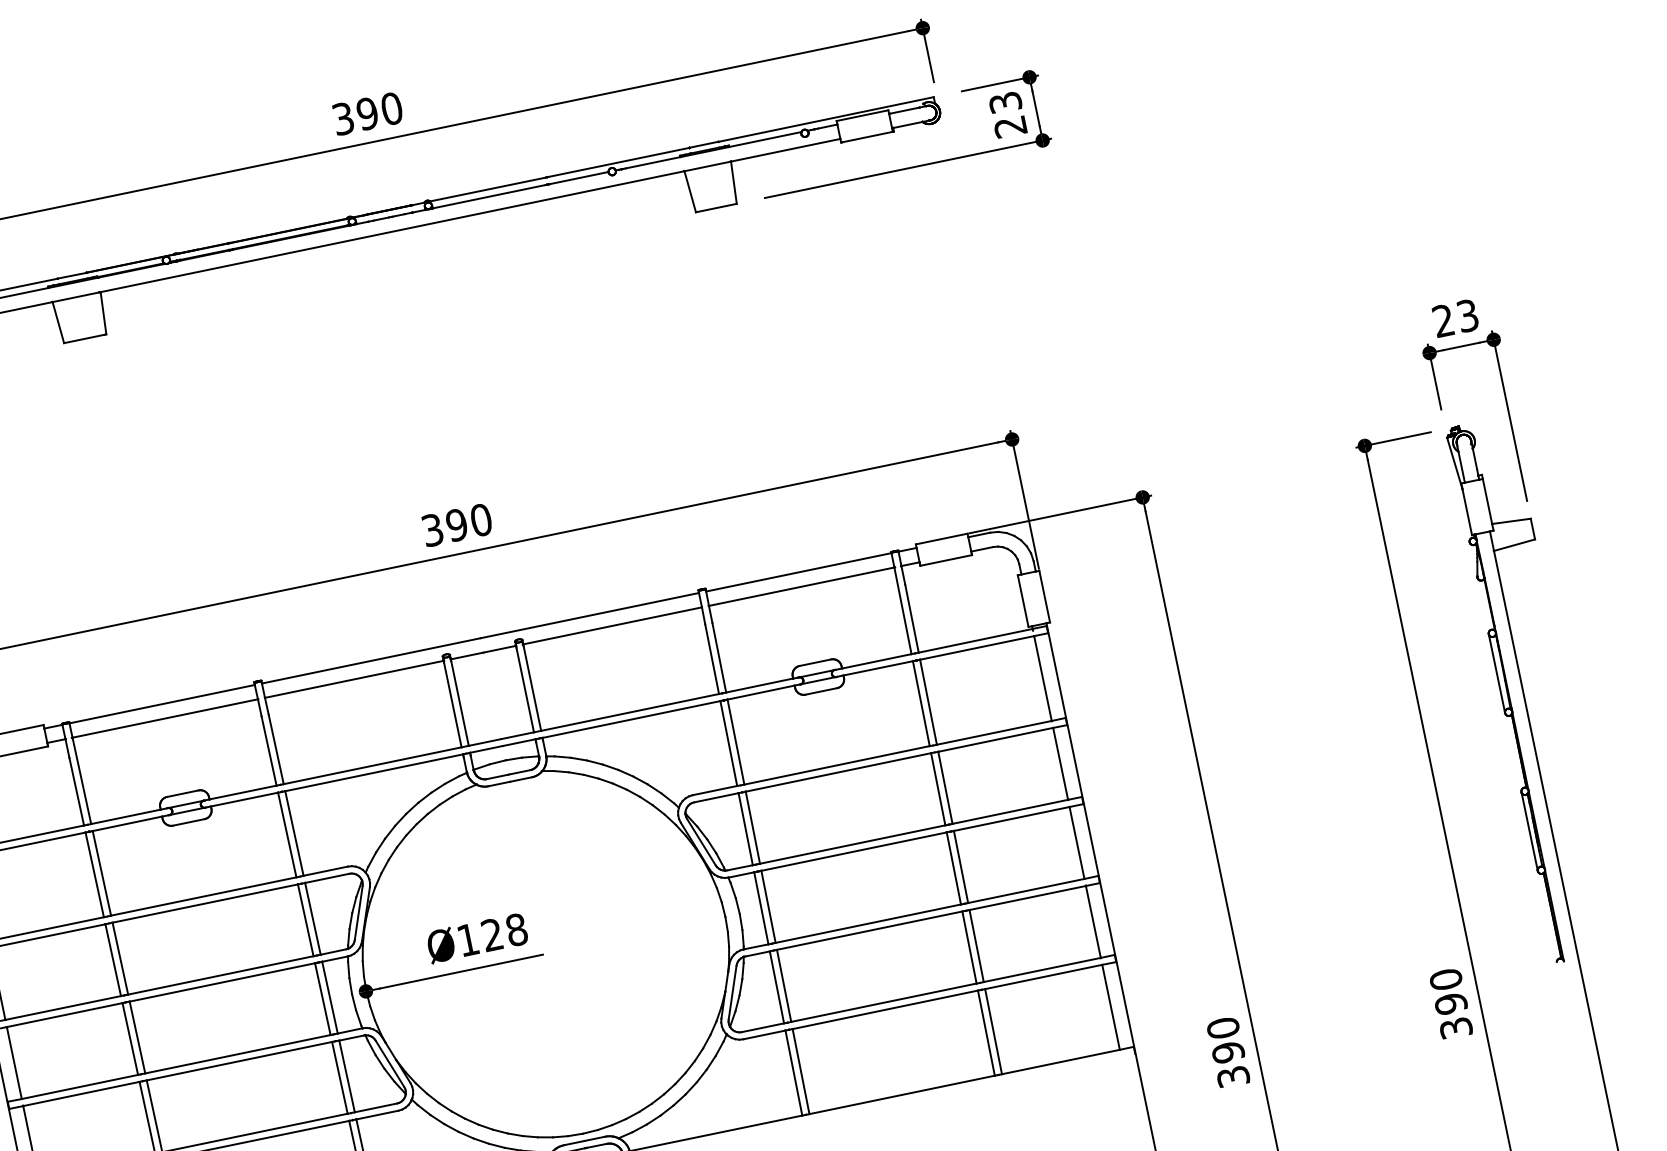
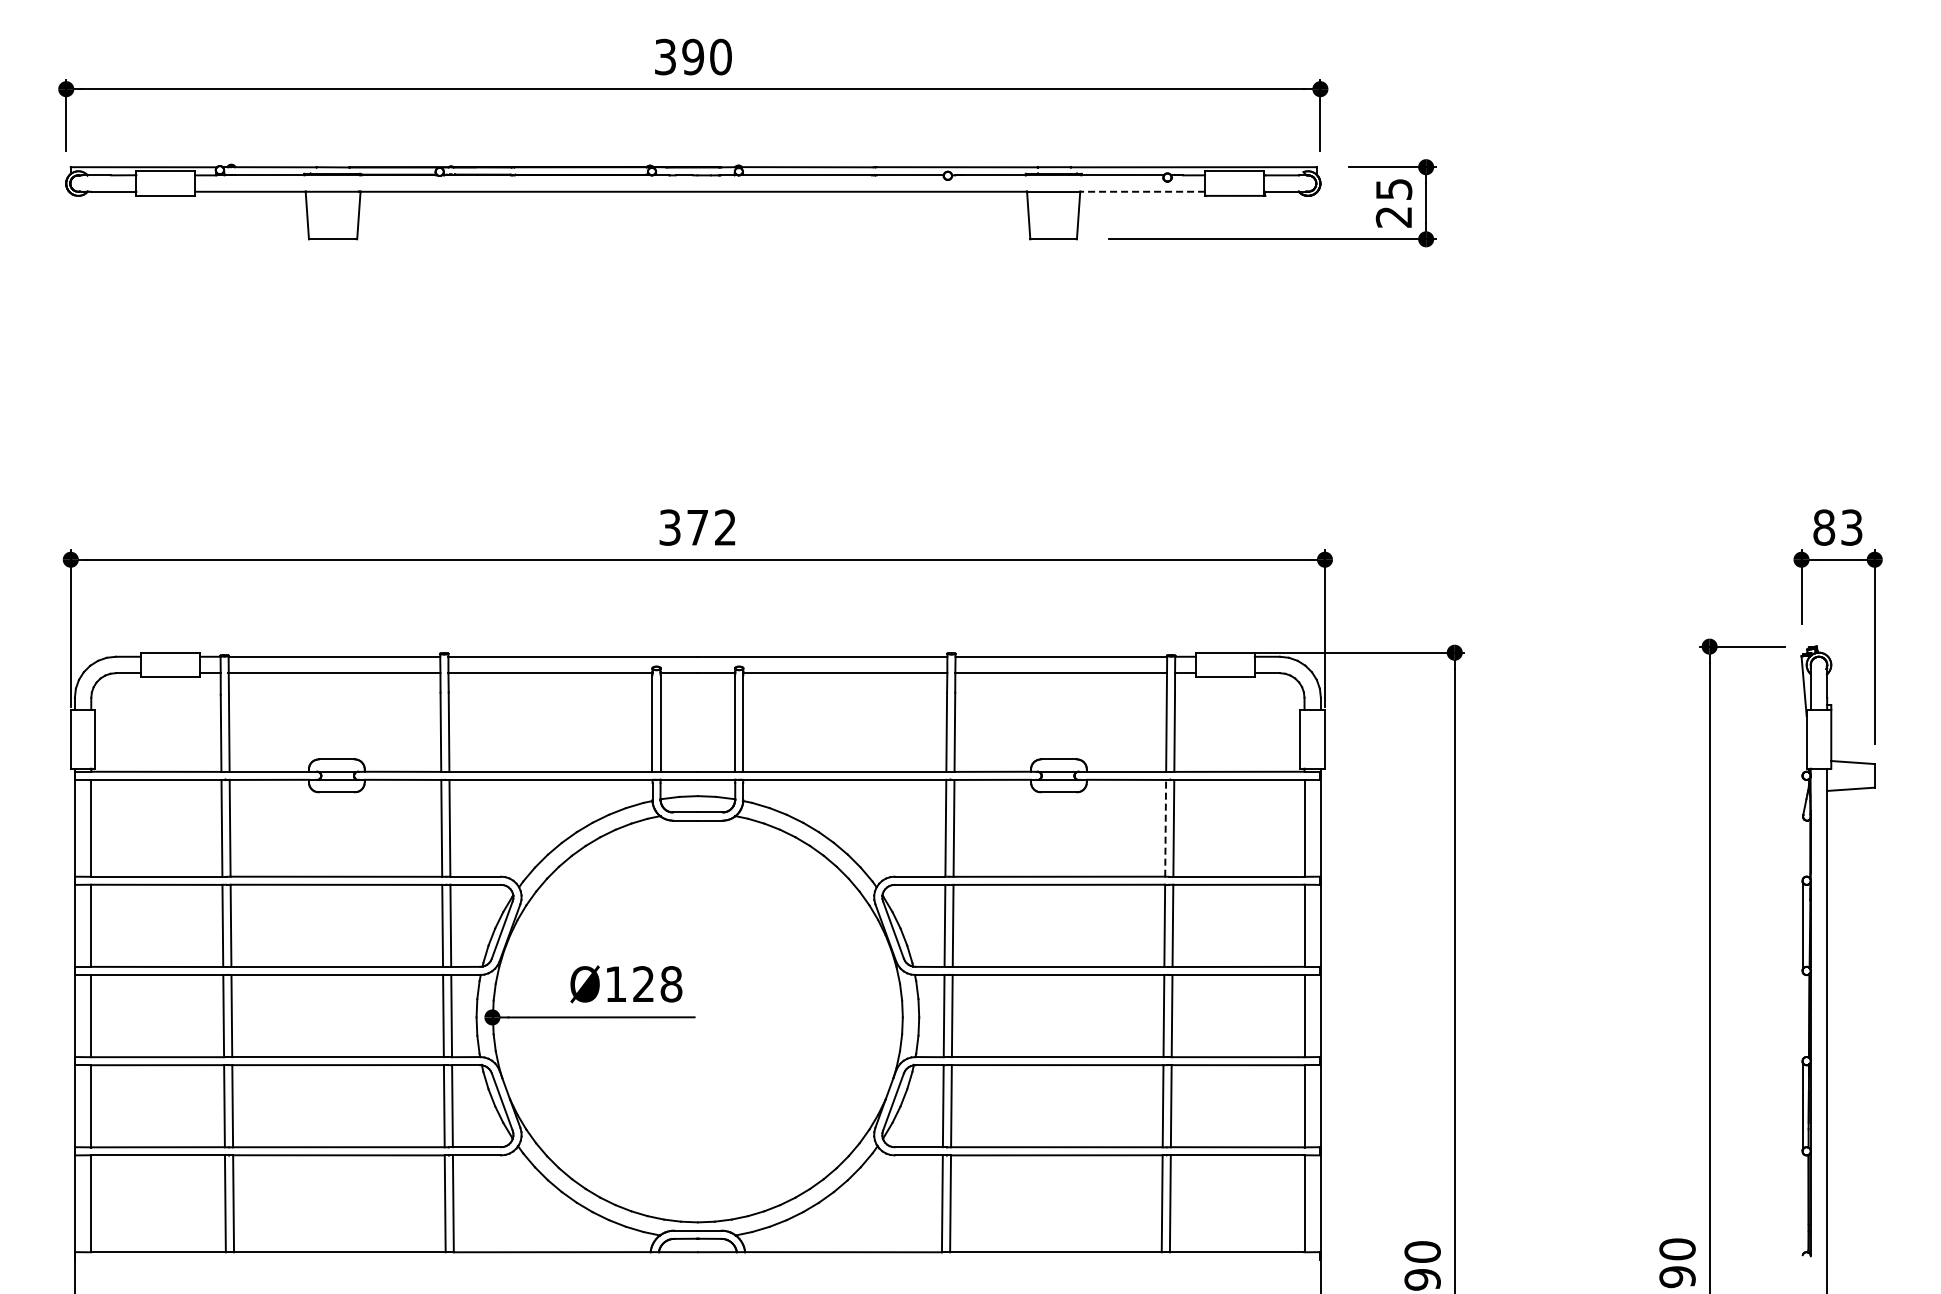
text: (1004, 101) -> (1393, 188), 23 -> 25
line: (785, 150) -> (1142, 191), solid -> dashed
text: (1443, 320) -> (1824, 527), 23 -> 83
text: (468, 522) -> (711, 527), 390 -> 372
line: (921, 702) -> (1165, 827), solid -> dashed

